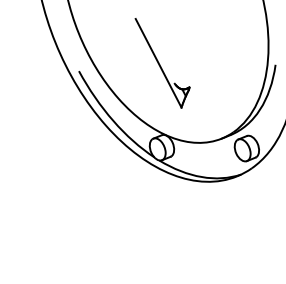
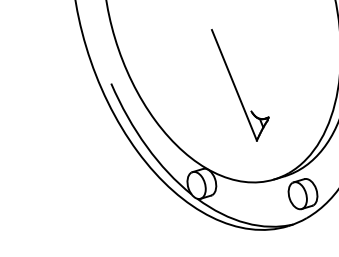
part: (162, 63) -> (239, 86), moved

